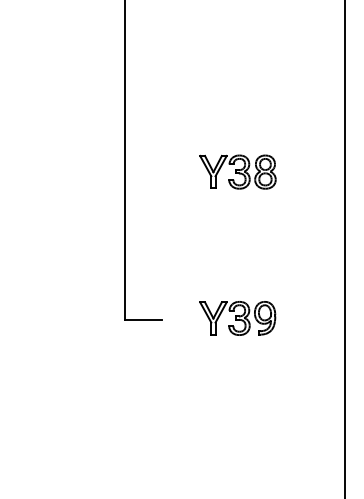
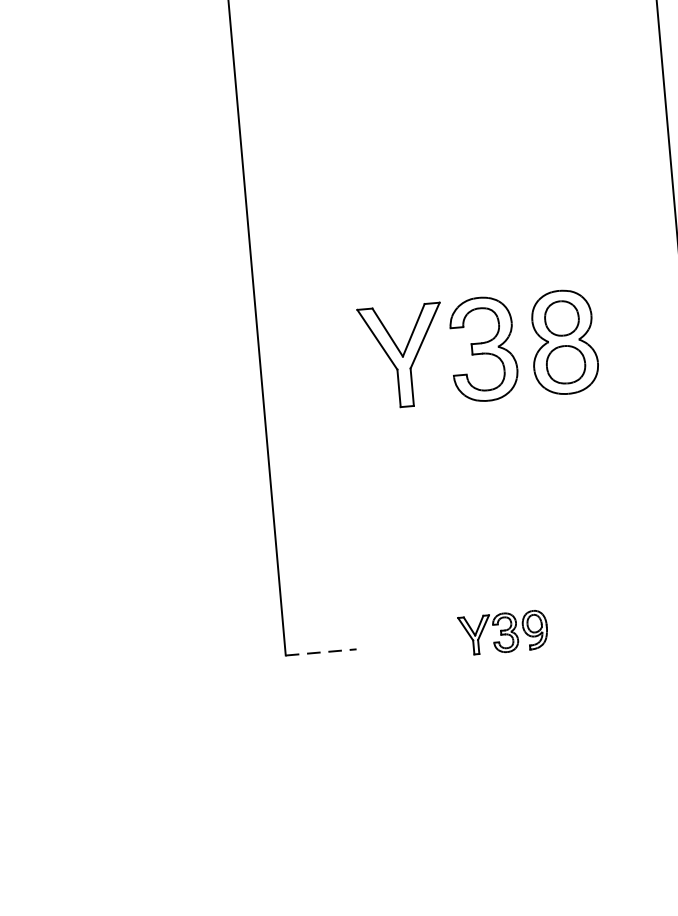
part: (237, 171) -> (477, 348), size x1.6
part: (237, 318) -> (502, 633), size x0.6
line: (144, 320) -> (323, 652), solid -> dashed

